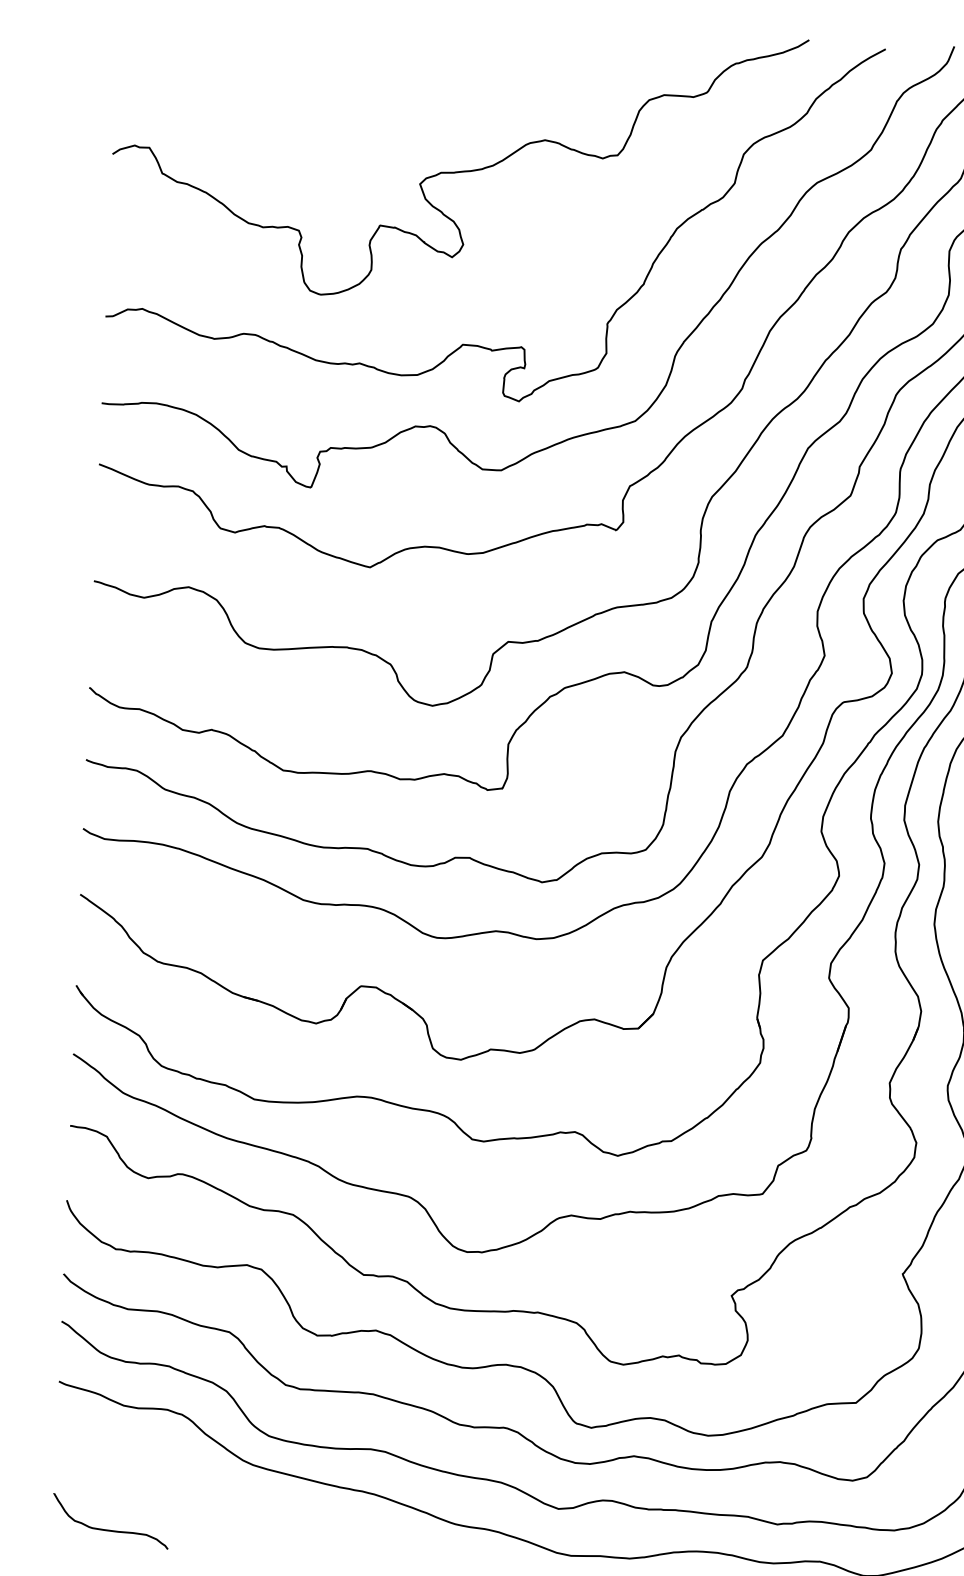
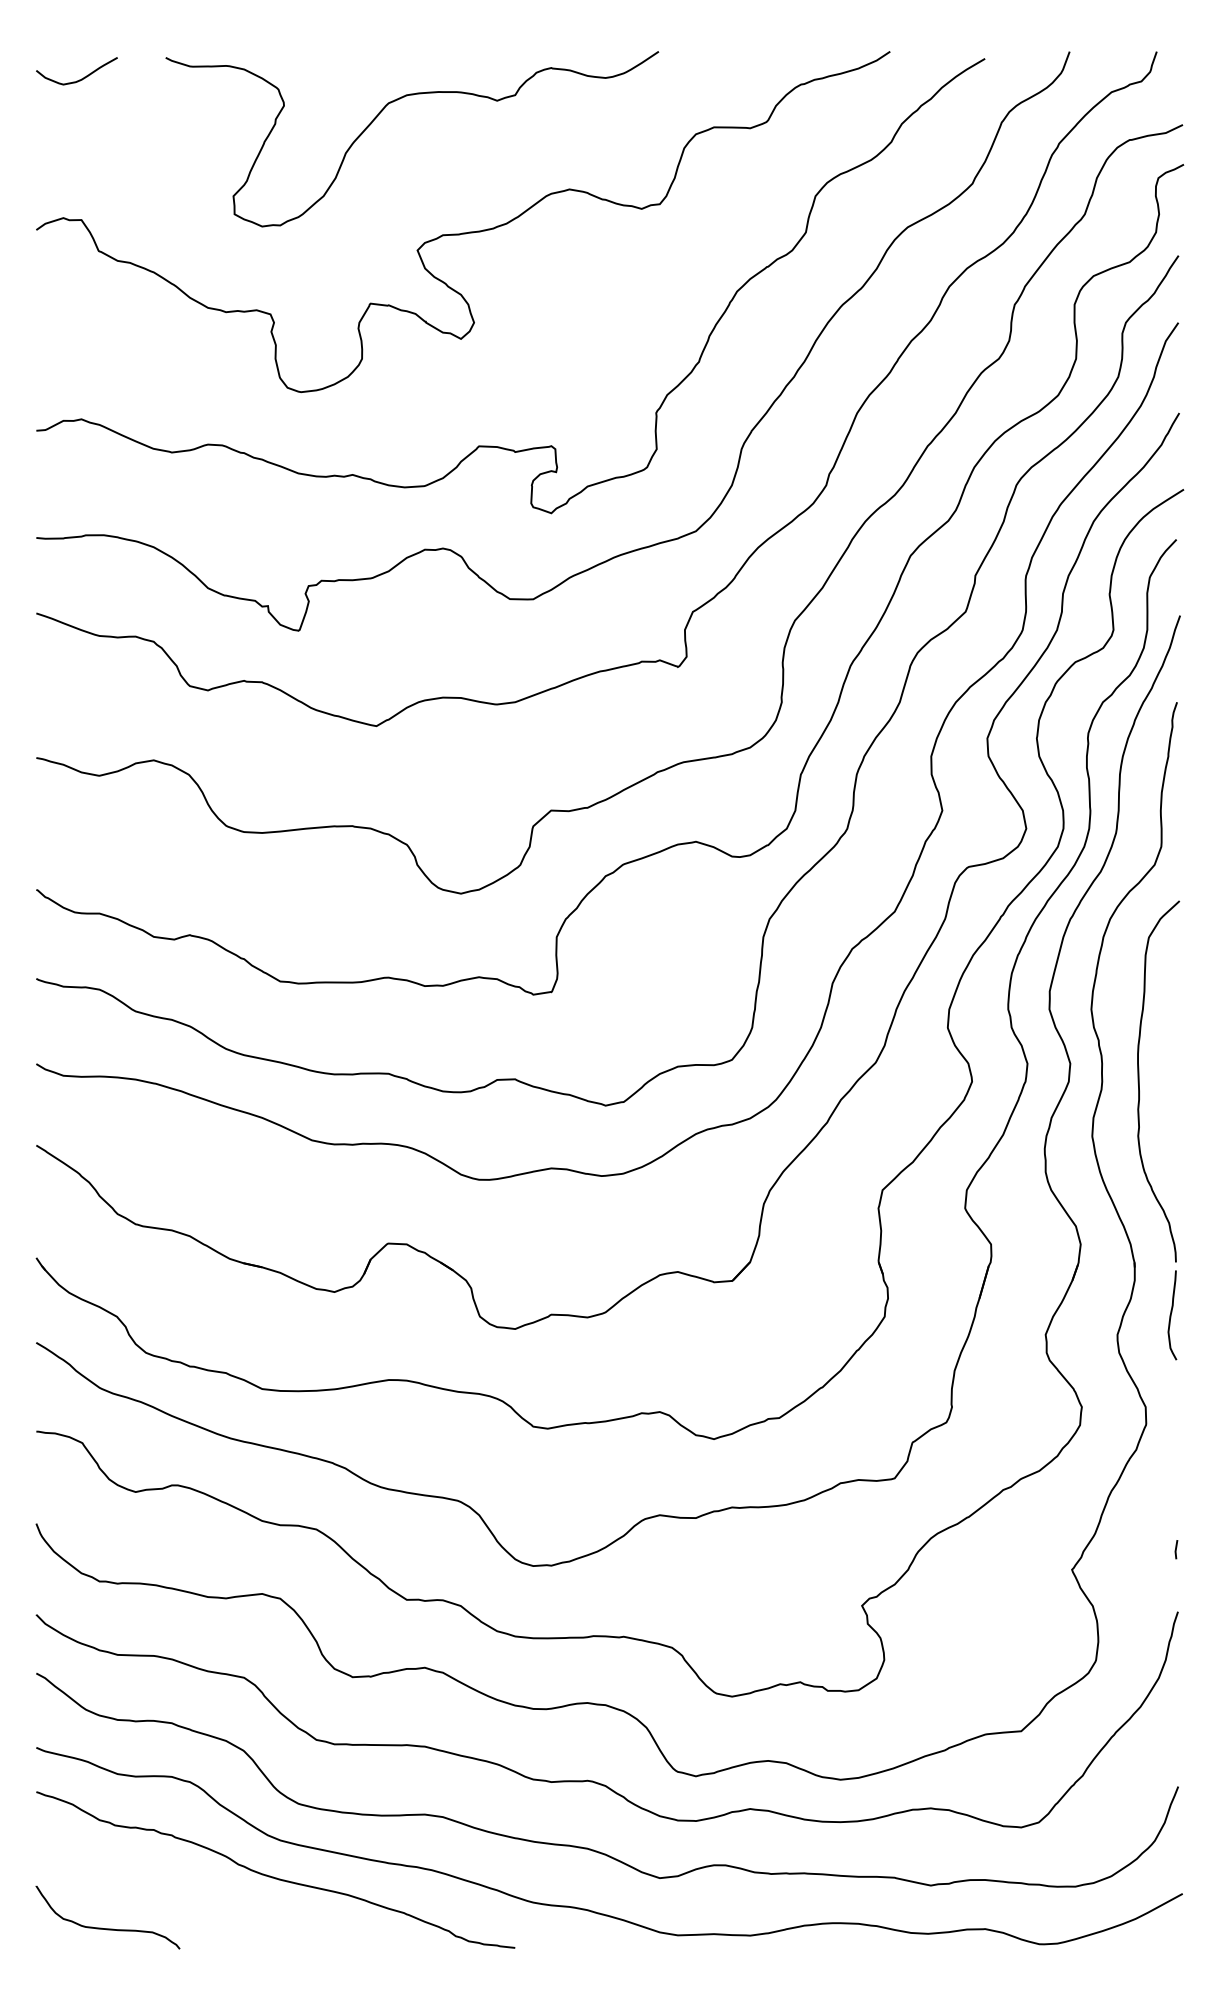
curve: (152, 34) -> (79, 79), added
curve: (397, 69) -> (383, 110), added
curve: (246, 1493) -> (273, 1876), added

